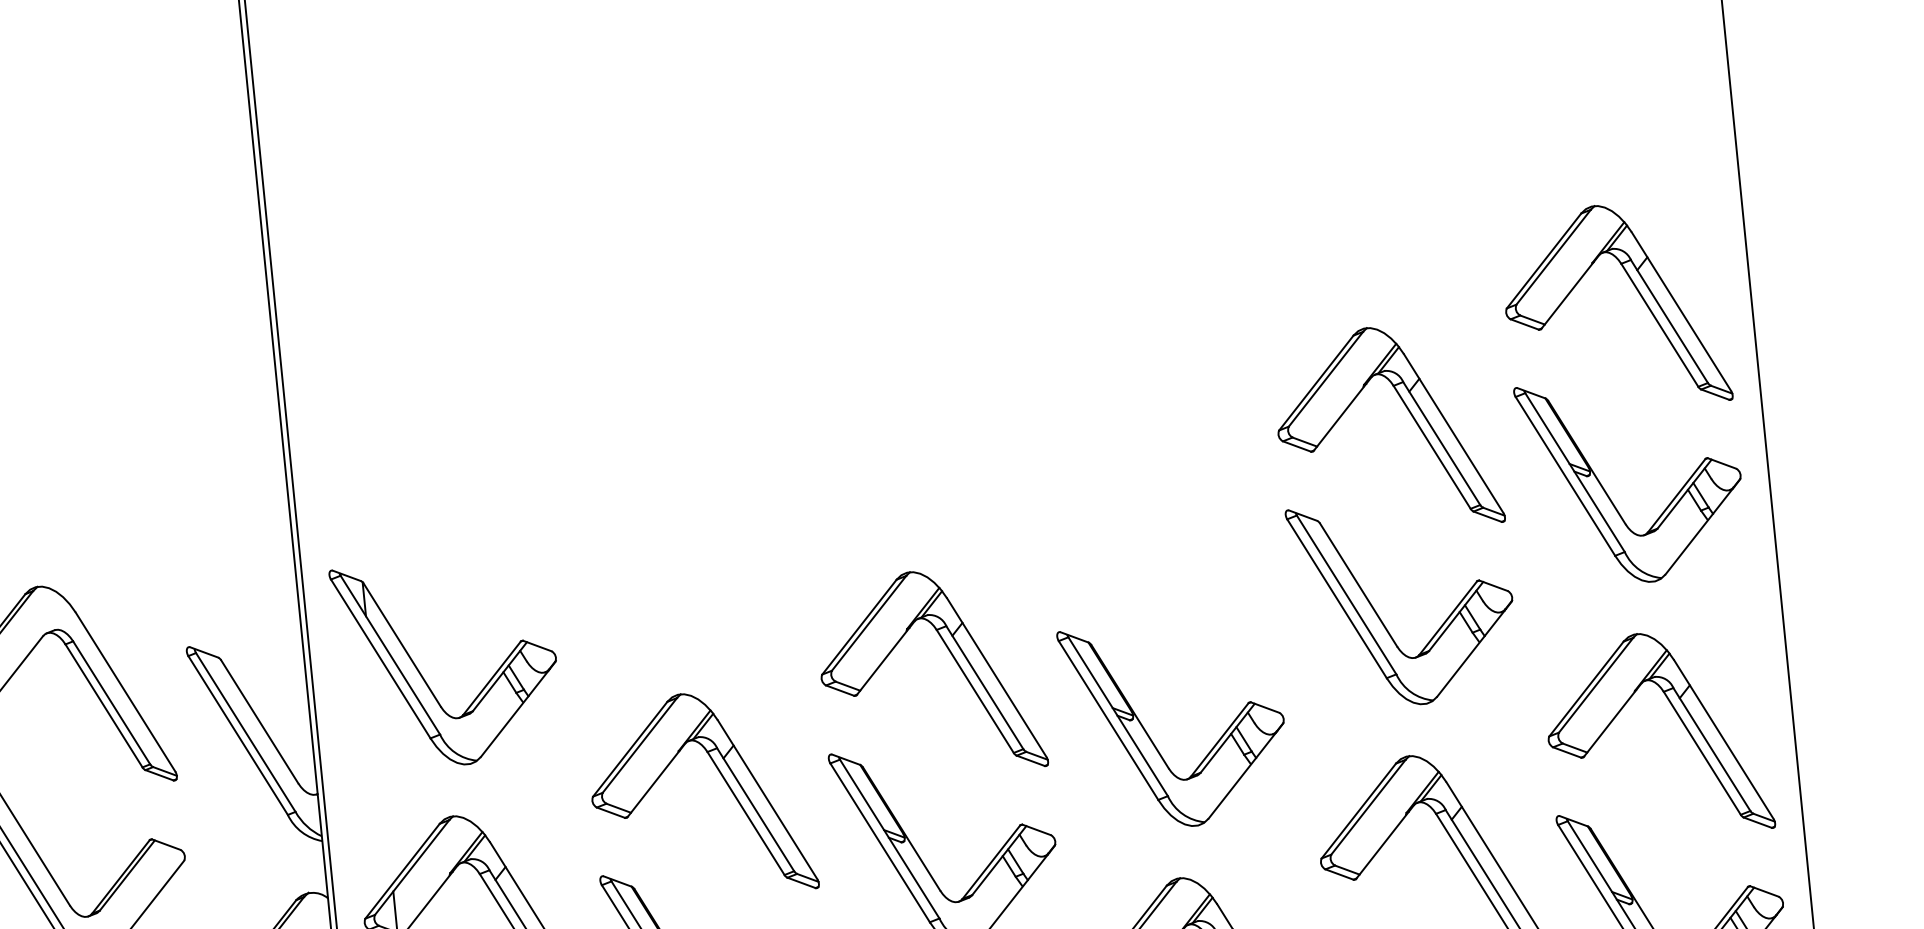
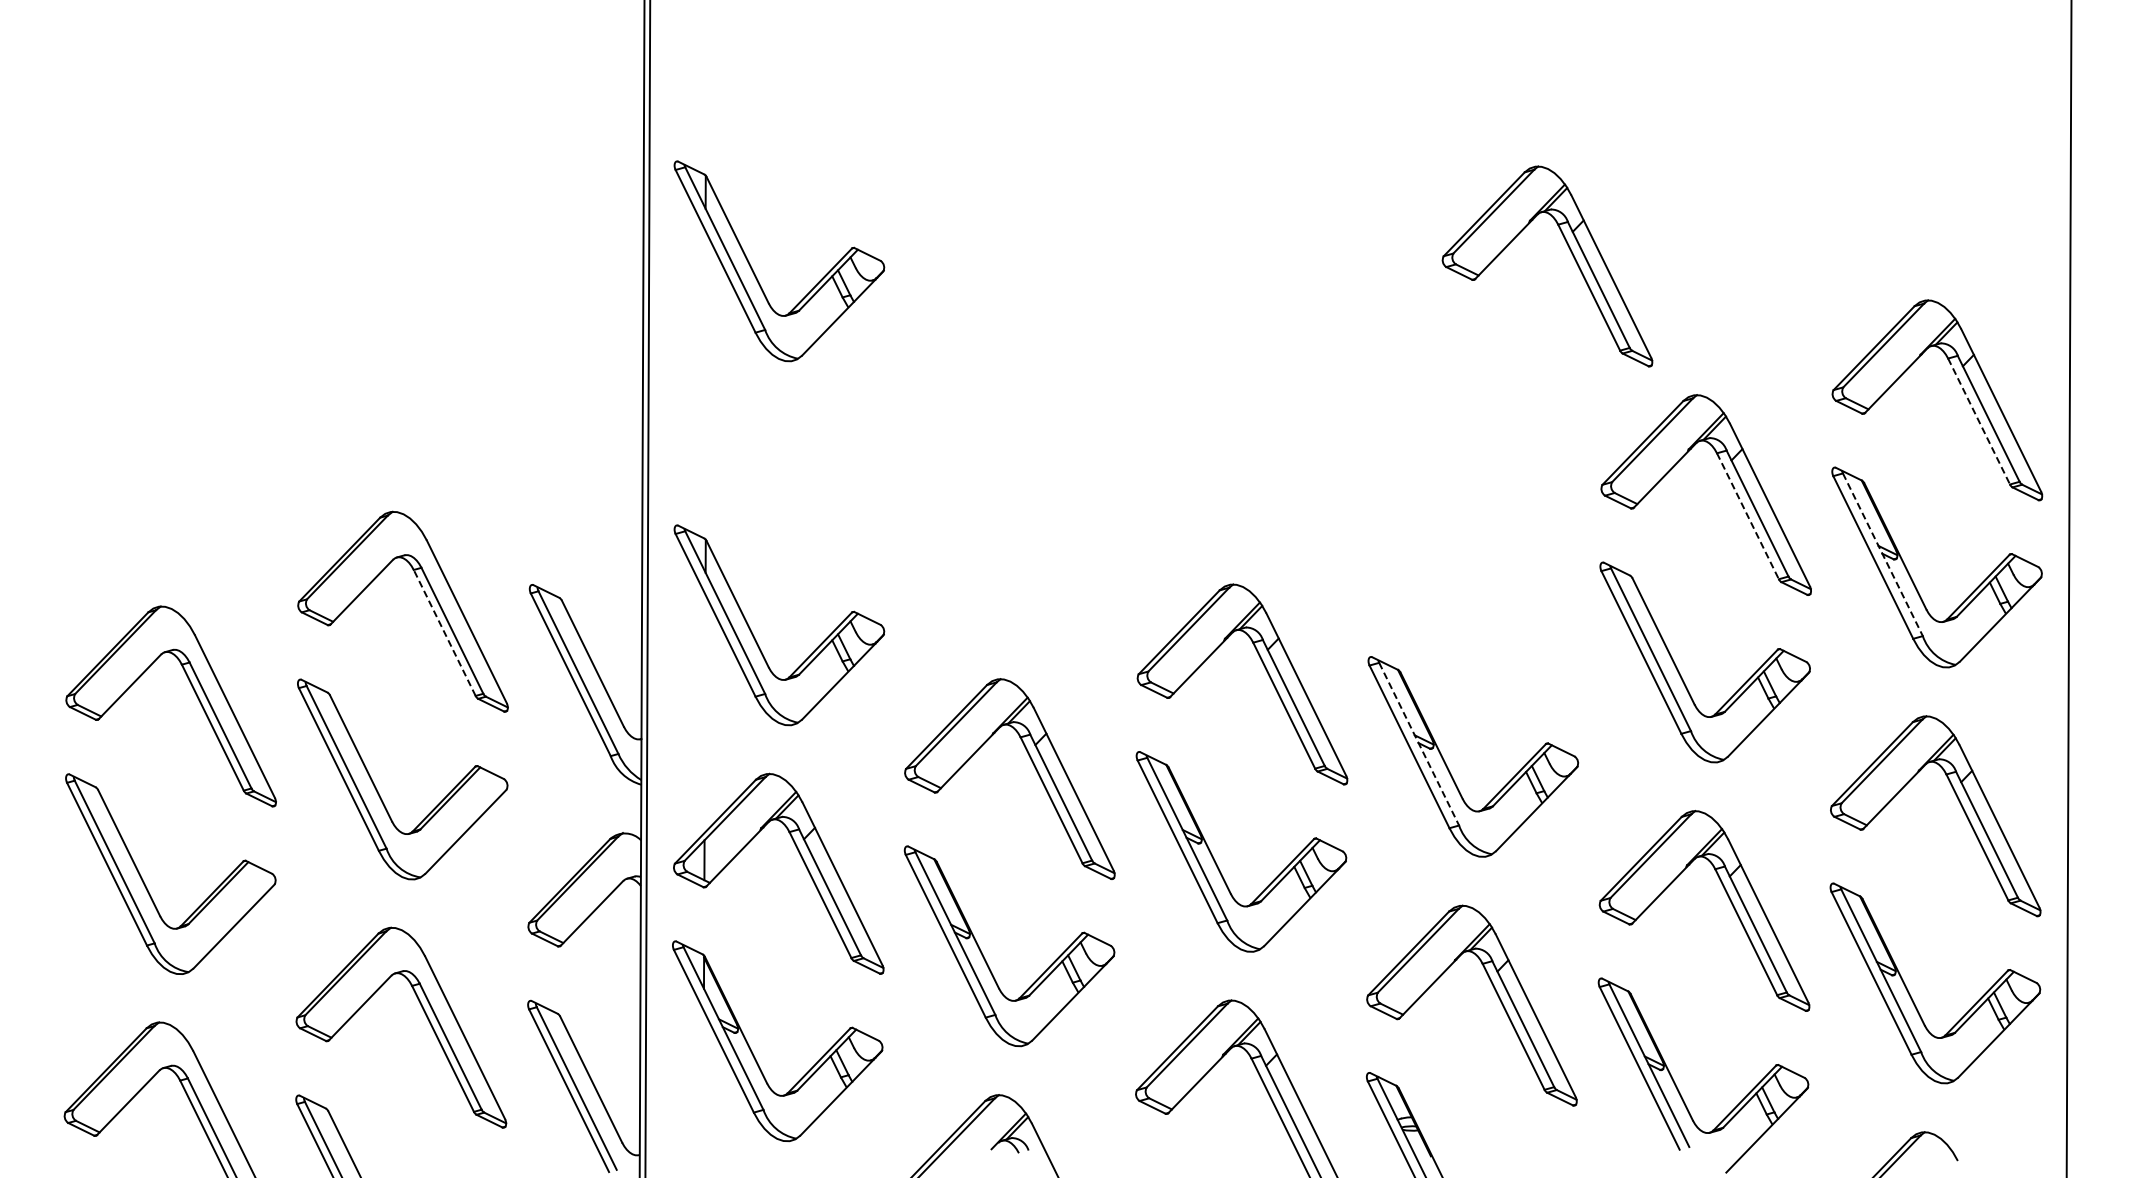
part: (1222, 196) -> (1571, 254), added
part: (385, 303) -> (755, 273), added
line: (1660, 325) -> (1979, 421), solid -> dashed
line: (1432, 447) -> (1748, 516), solid -> dashed
line: (1574, 472) -> (1882, 554), solid -> dashed
line: (103, 705) -> (444, 632), solid -> dashed
line: (1118, 717) -> (1419, 744), solid -> dashed

